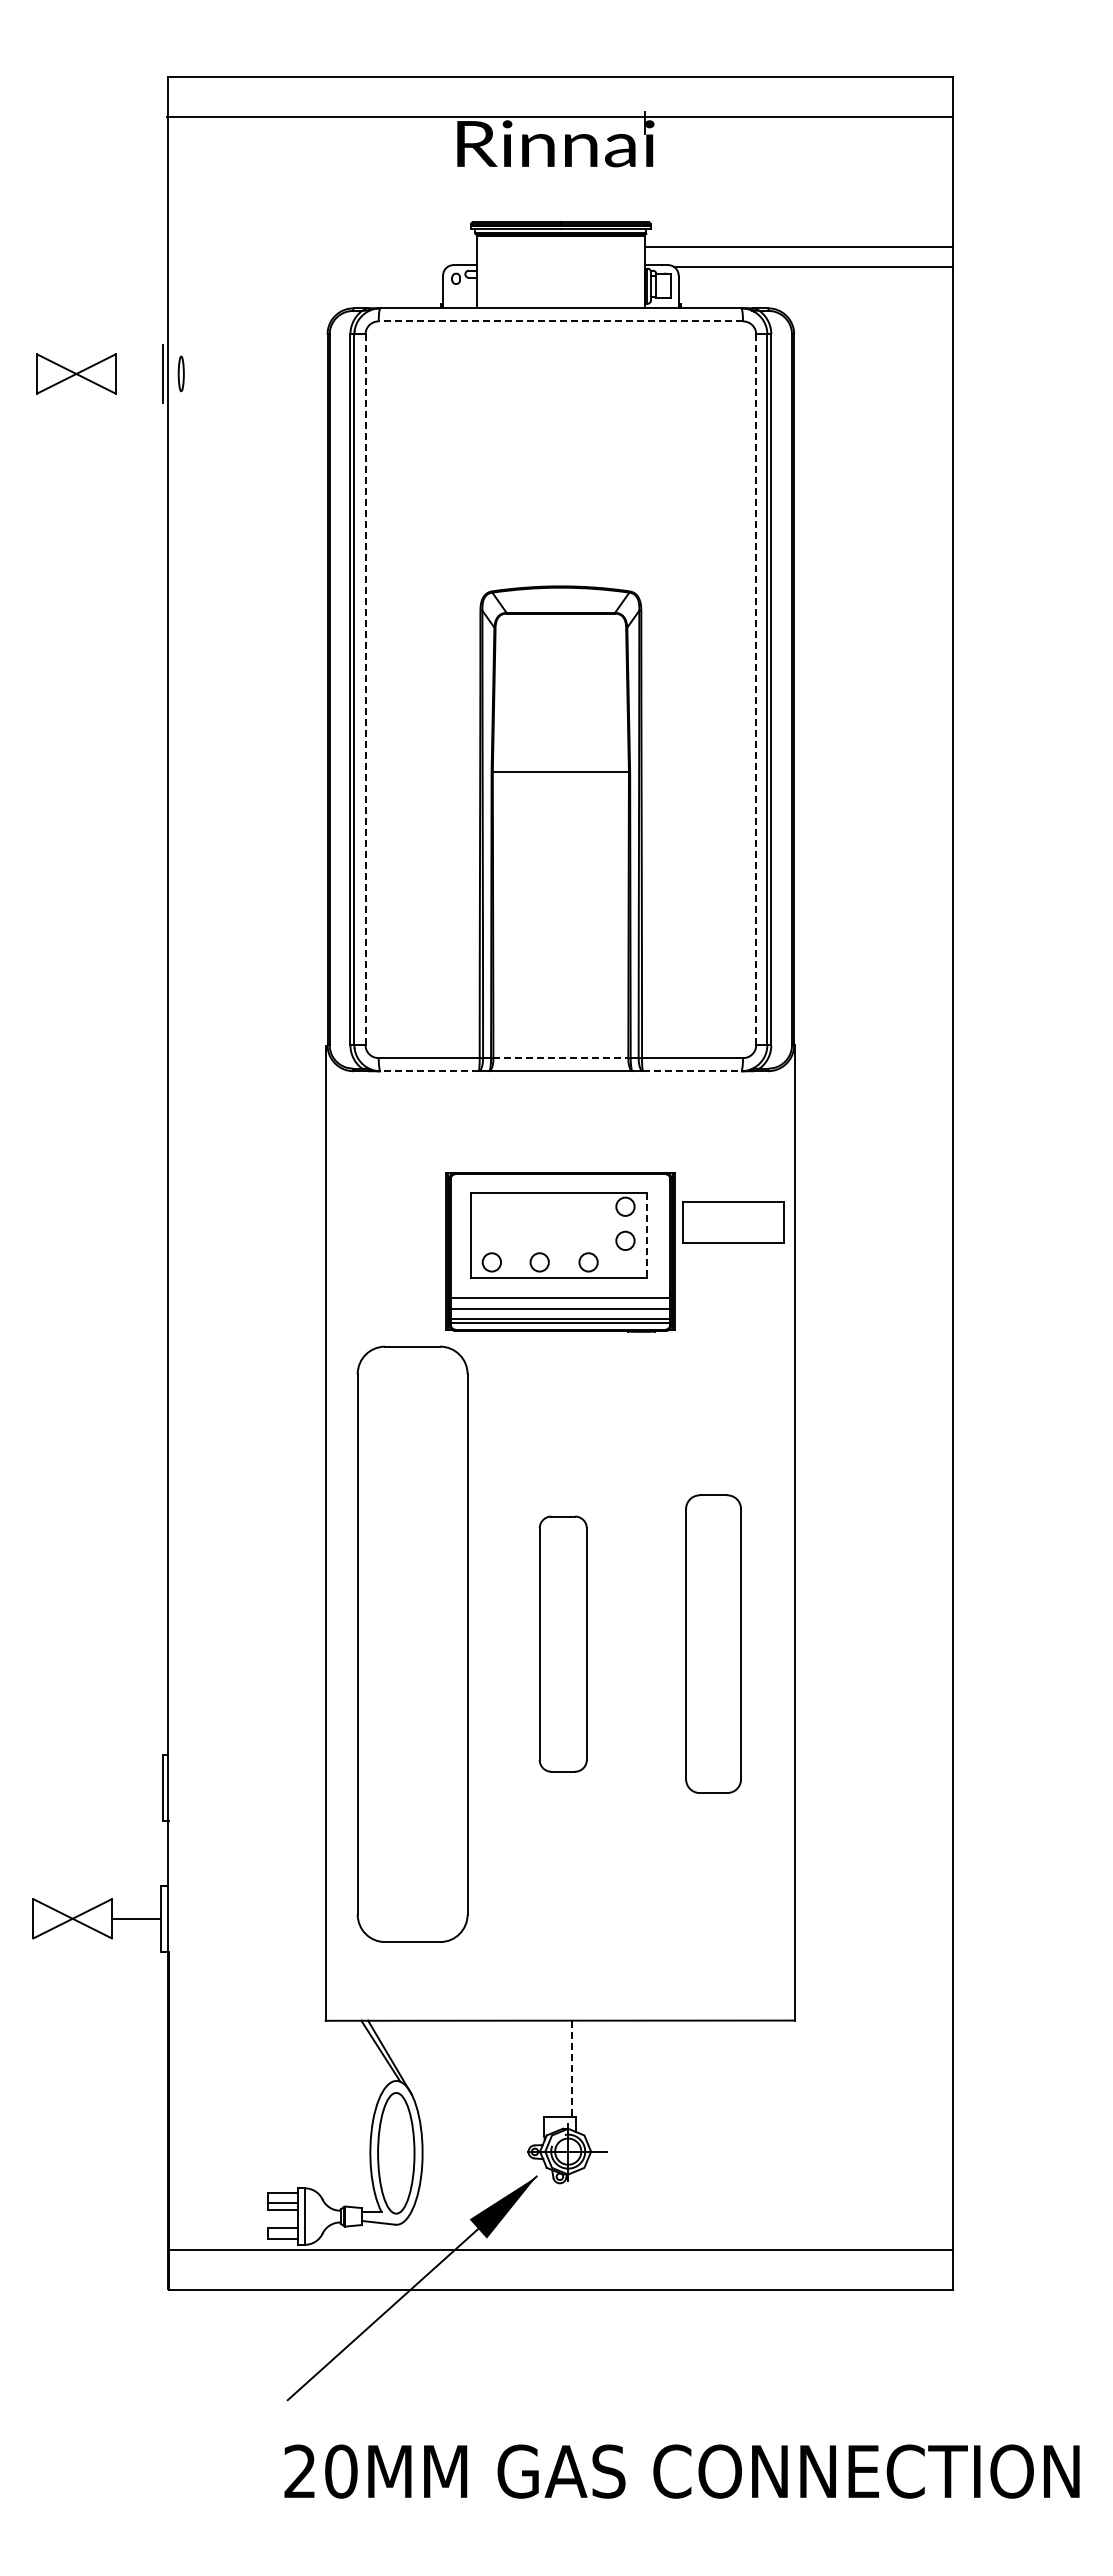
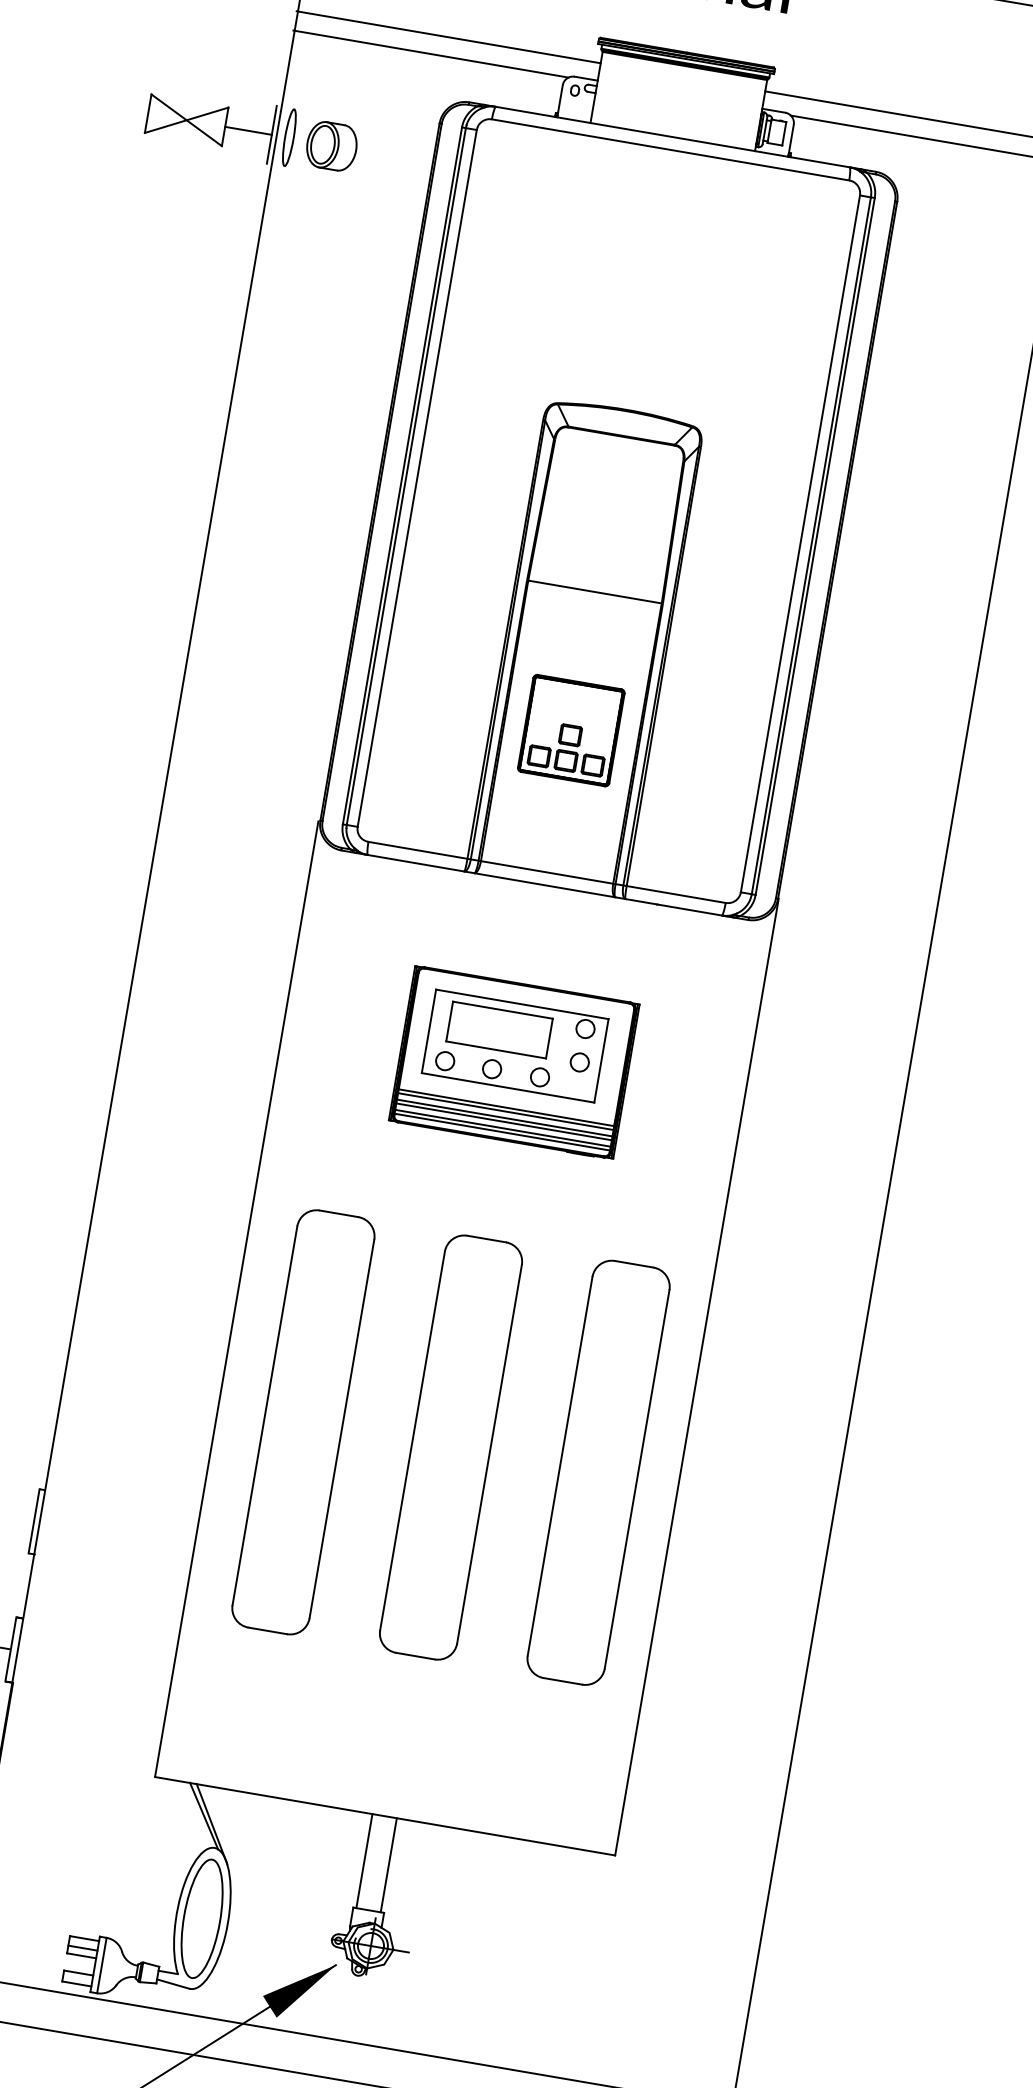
line: (321, 247) -> (448, 37), added
line: (306, 267) -> (430, 54), added
line: (560, 321) -> (670, 149), dashed -> solid
part: (181, 373) -> (289, 137), size x1.67
line: (139, 374) -> (248, 131), added
part: (224, 375) -> (331, 146), added
line: (365, 690) -> (417, 479), dashed -> solid
line: (756, 690) -> (800, 544), dashed -> solid
part: (560, 913) -> (570, 730), added
line: (561, 1058) -> (547, 872), dashed -> solid
line: (429, 1071) -> (416, 863), dashed -> solid
line: (692, 1071) -> (673, 907), dashed -> solid
part: (733, 1222) -> (499, 1030), moved
line: (646, 1235) -> (601, 1060), dashed -> solid
line: (560, 1302) -> (505, 1111), added
line: (560, 1312) -> (504, 1121), added
part: (412, 1643) -> (303, 1421), size x0.71
part: (563, 1643) -> (451, 1446), size x1.67
part: (713, 1643) -> (598, 1472), size x1.43
line: (547, 2068) -> (364, 1861), added
line: (572, 2068) -> (389, 1865), dashed -> solid

